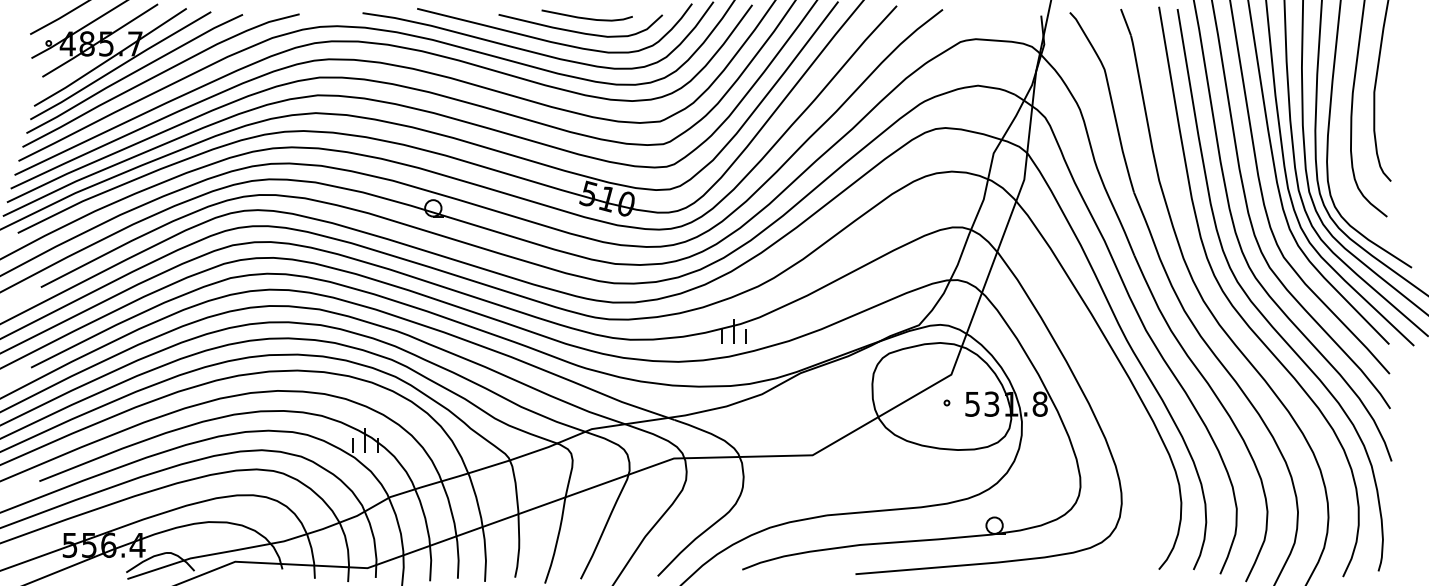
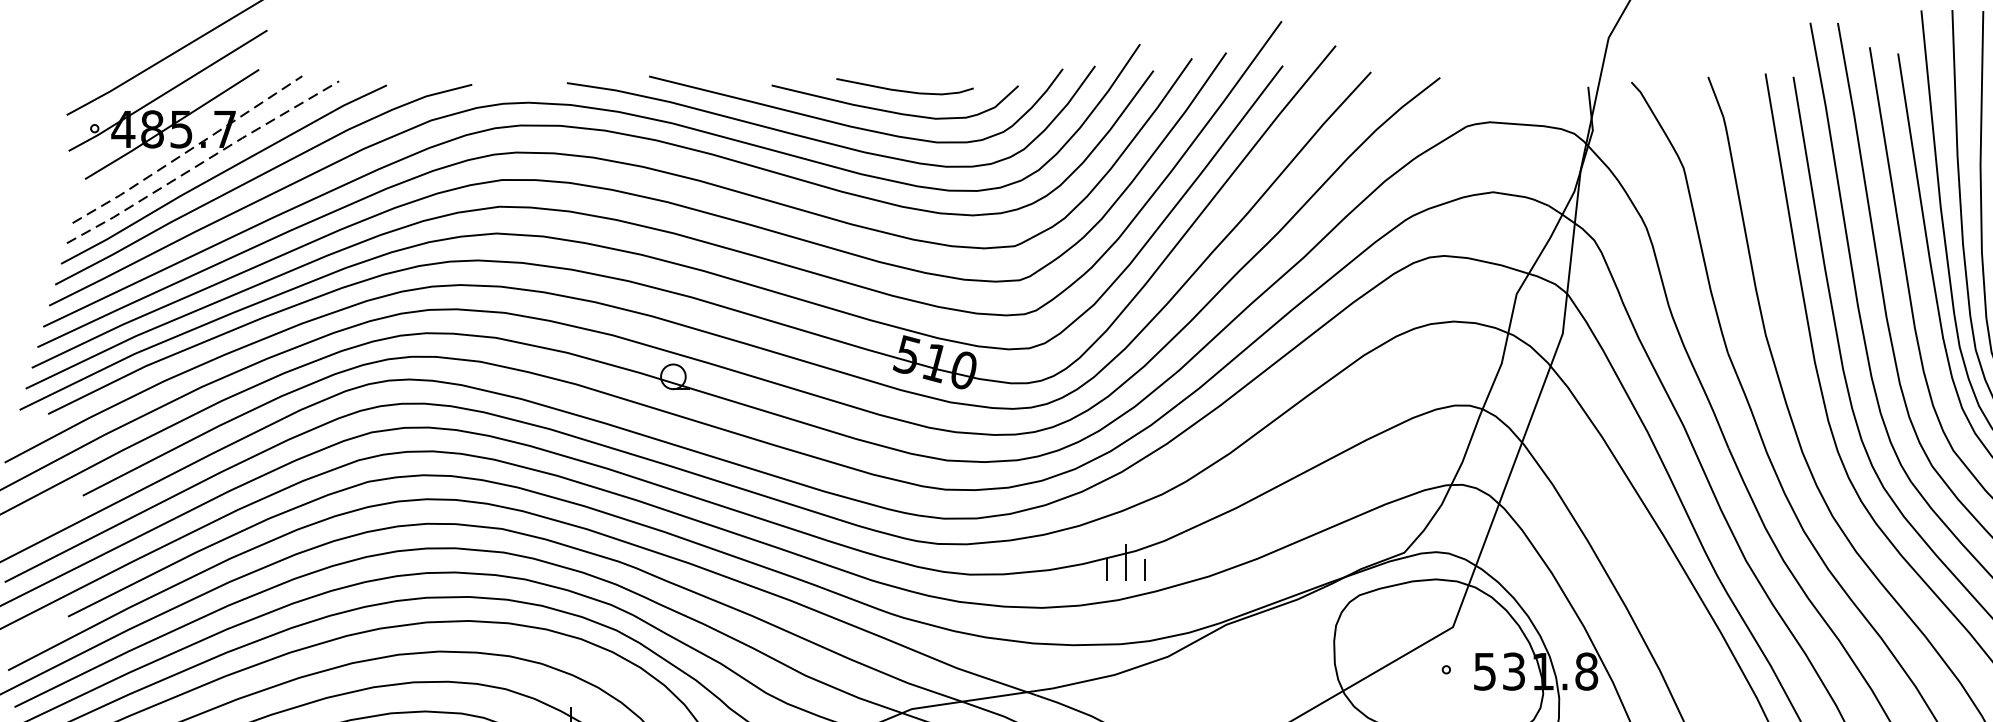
line: (110, 58) -> (187, 151), solid -> dashed
line: (120, 65) -> (202, 161), solid -> dashed

